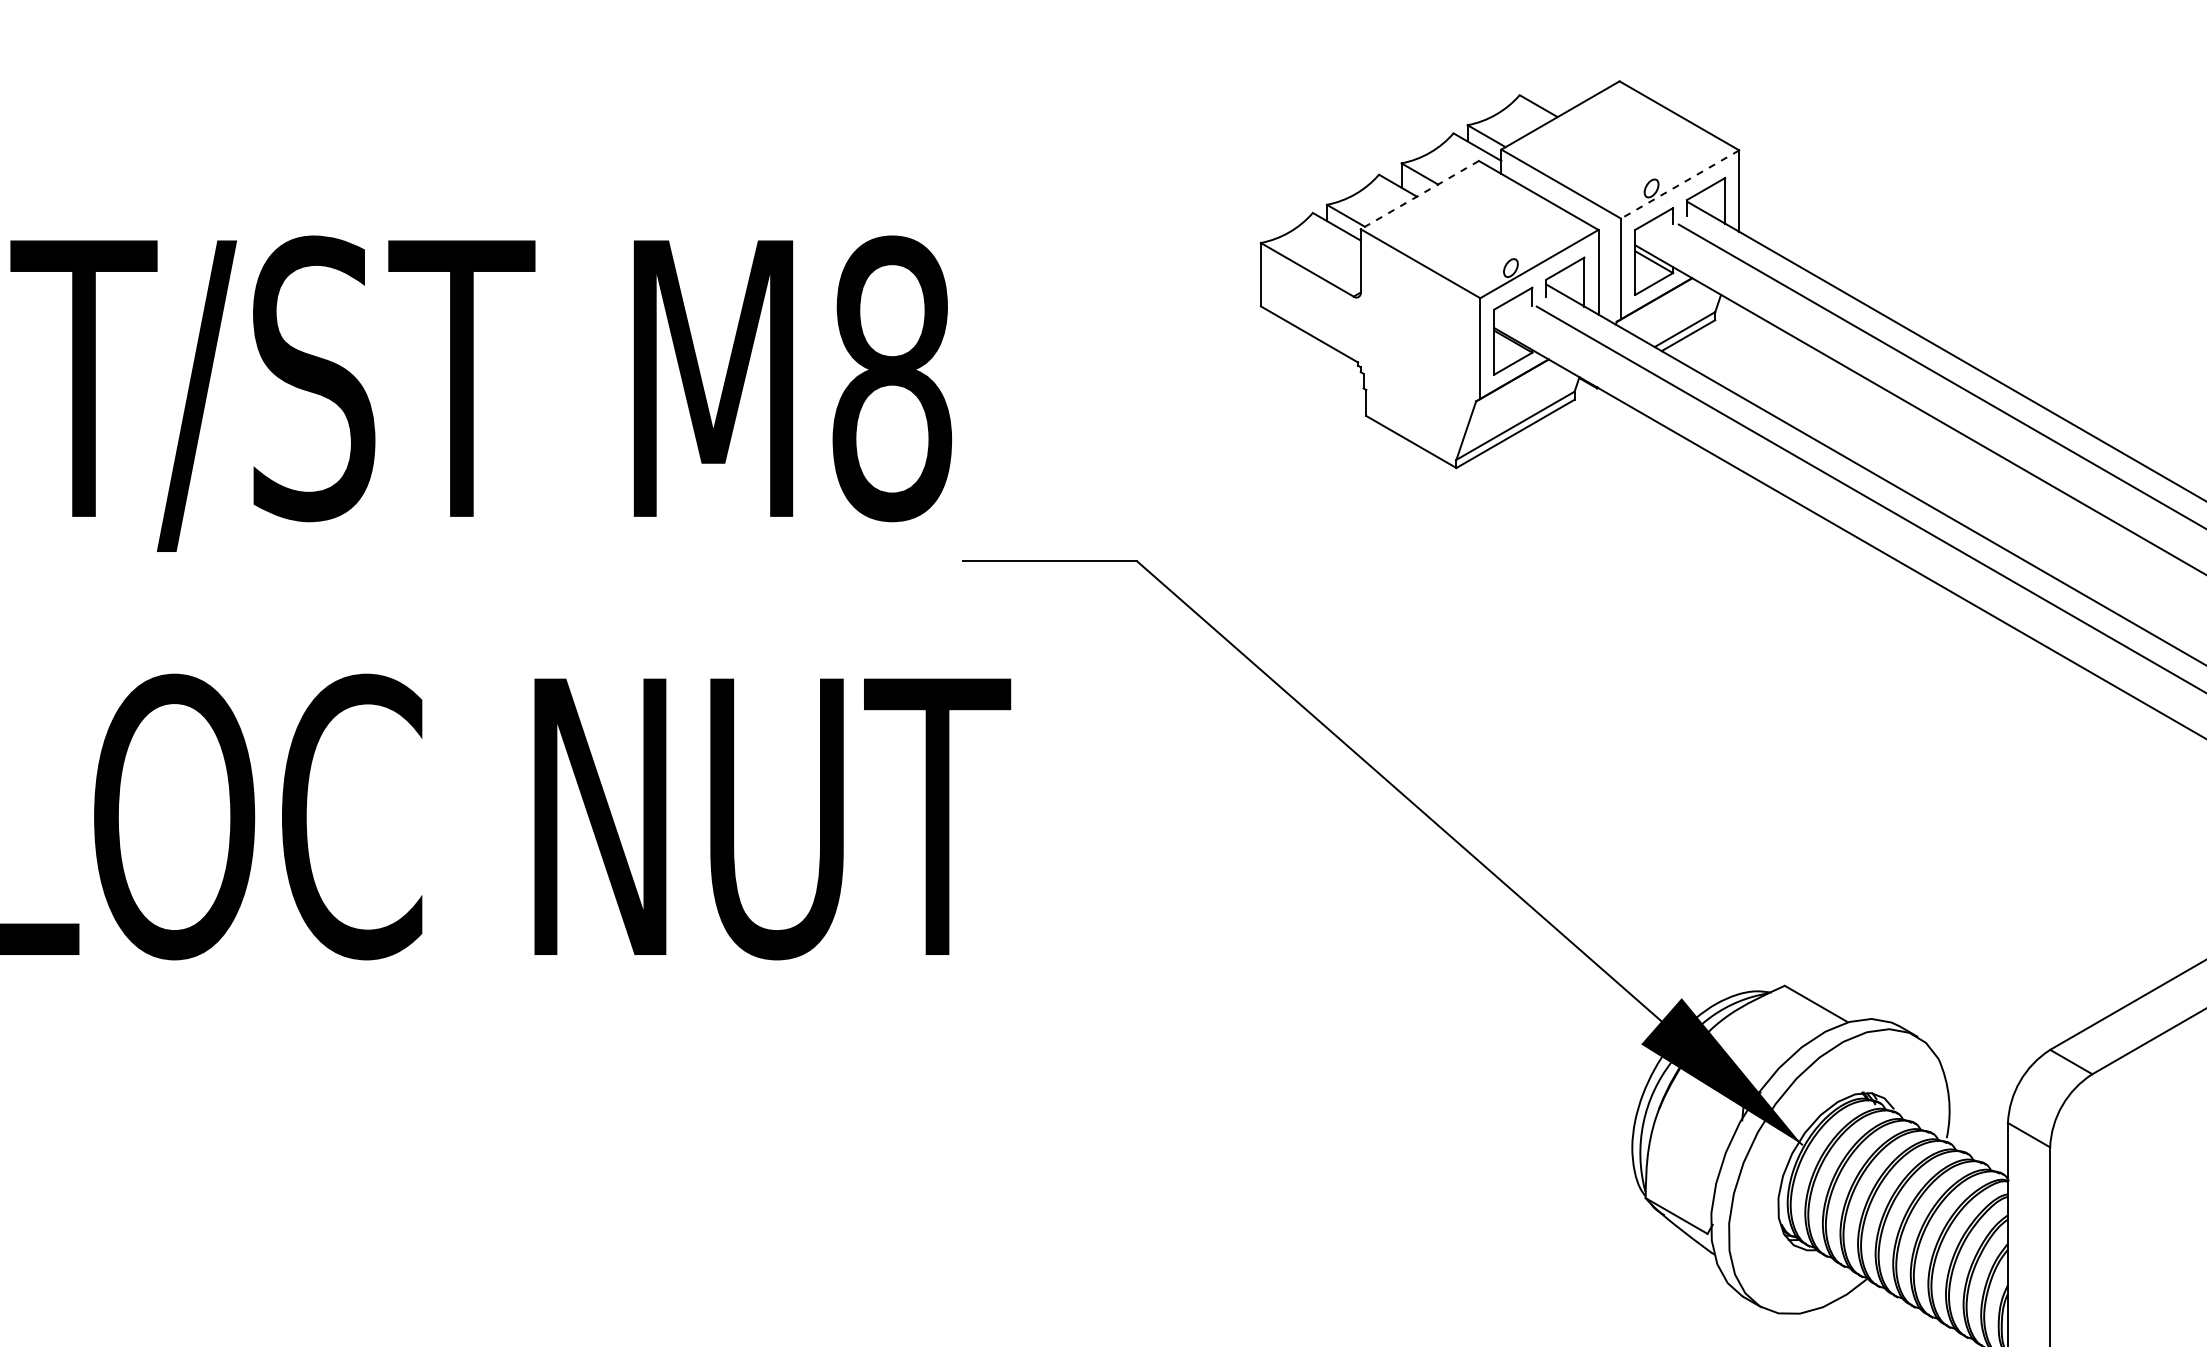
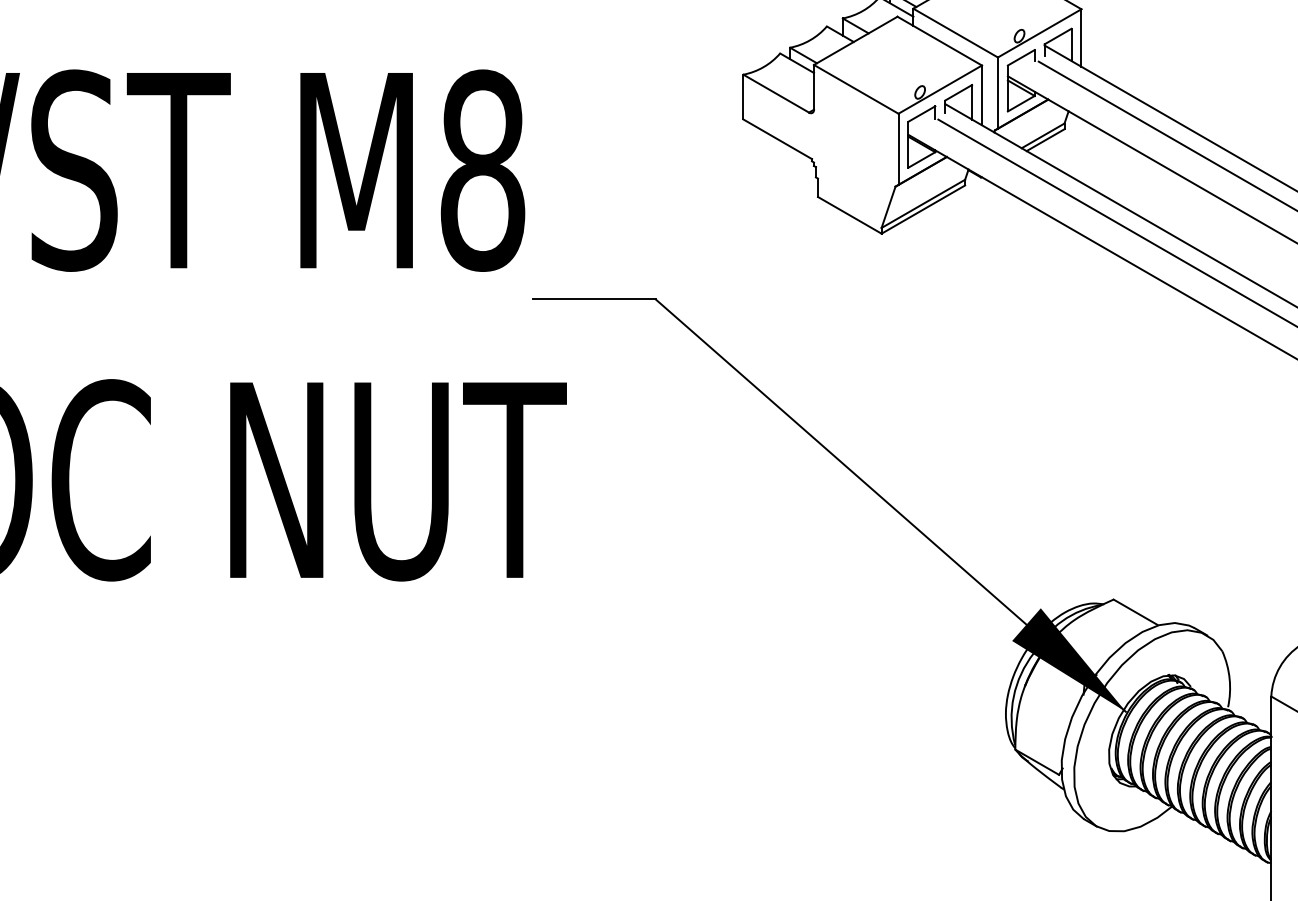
line: (1679, 184) -> (1039, 33), dashed -> solid
line: (1419, 195) -> (855, 41), dashed -> solid

